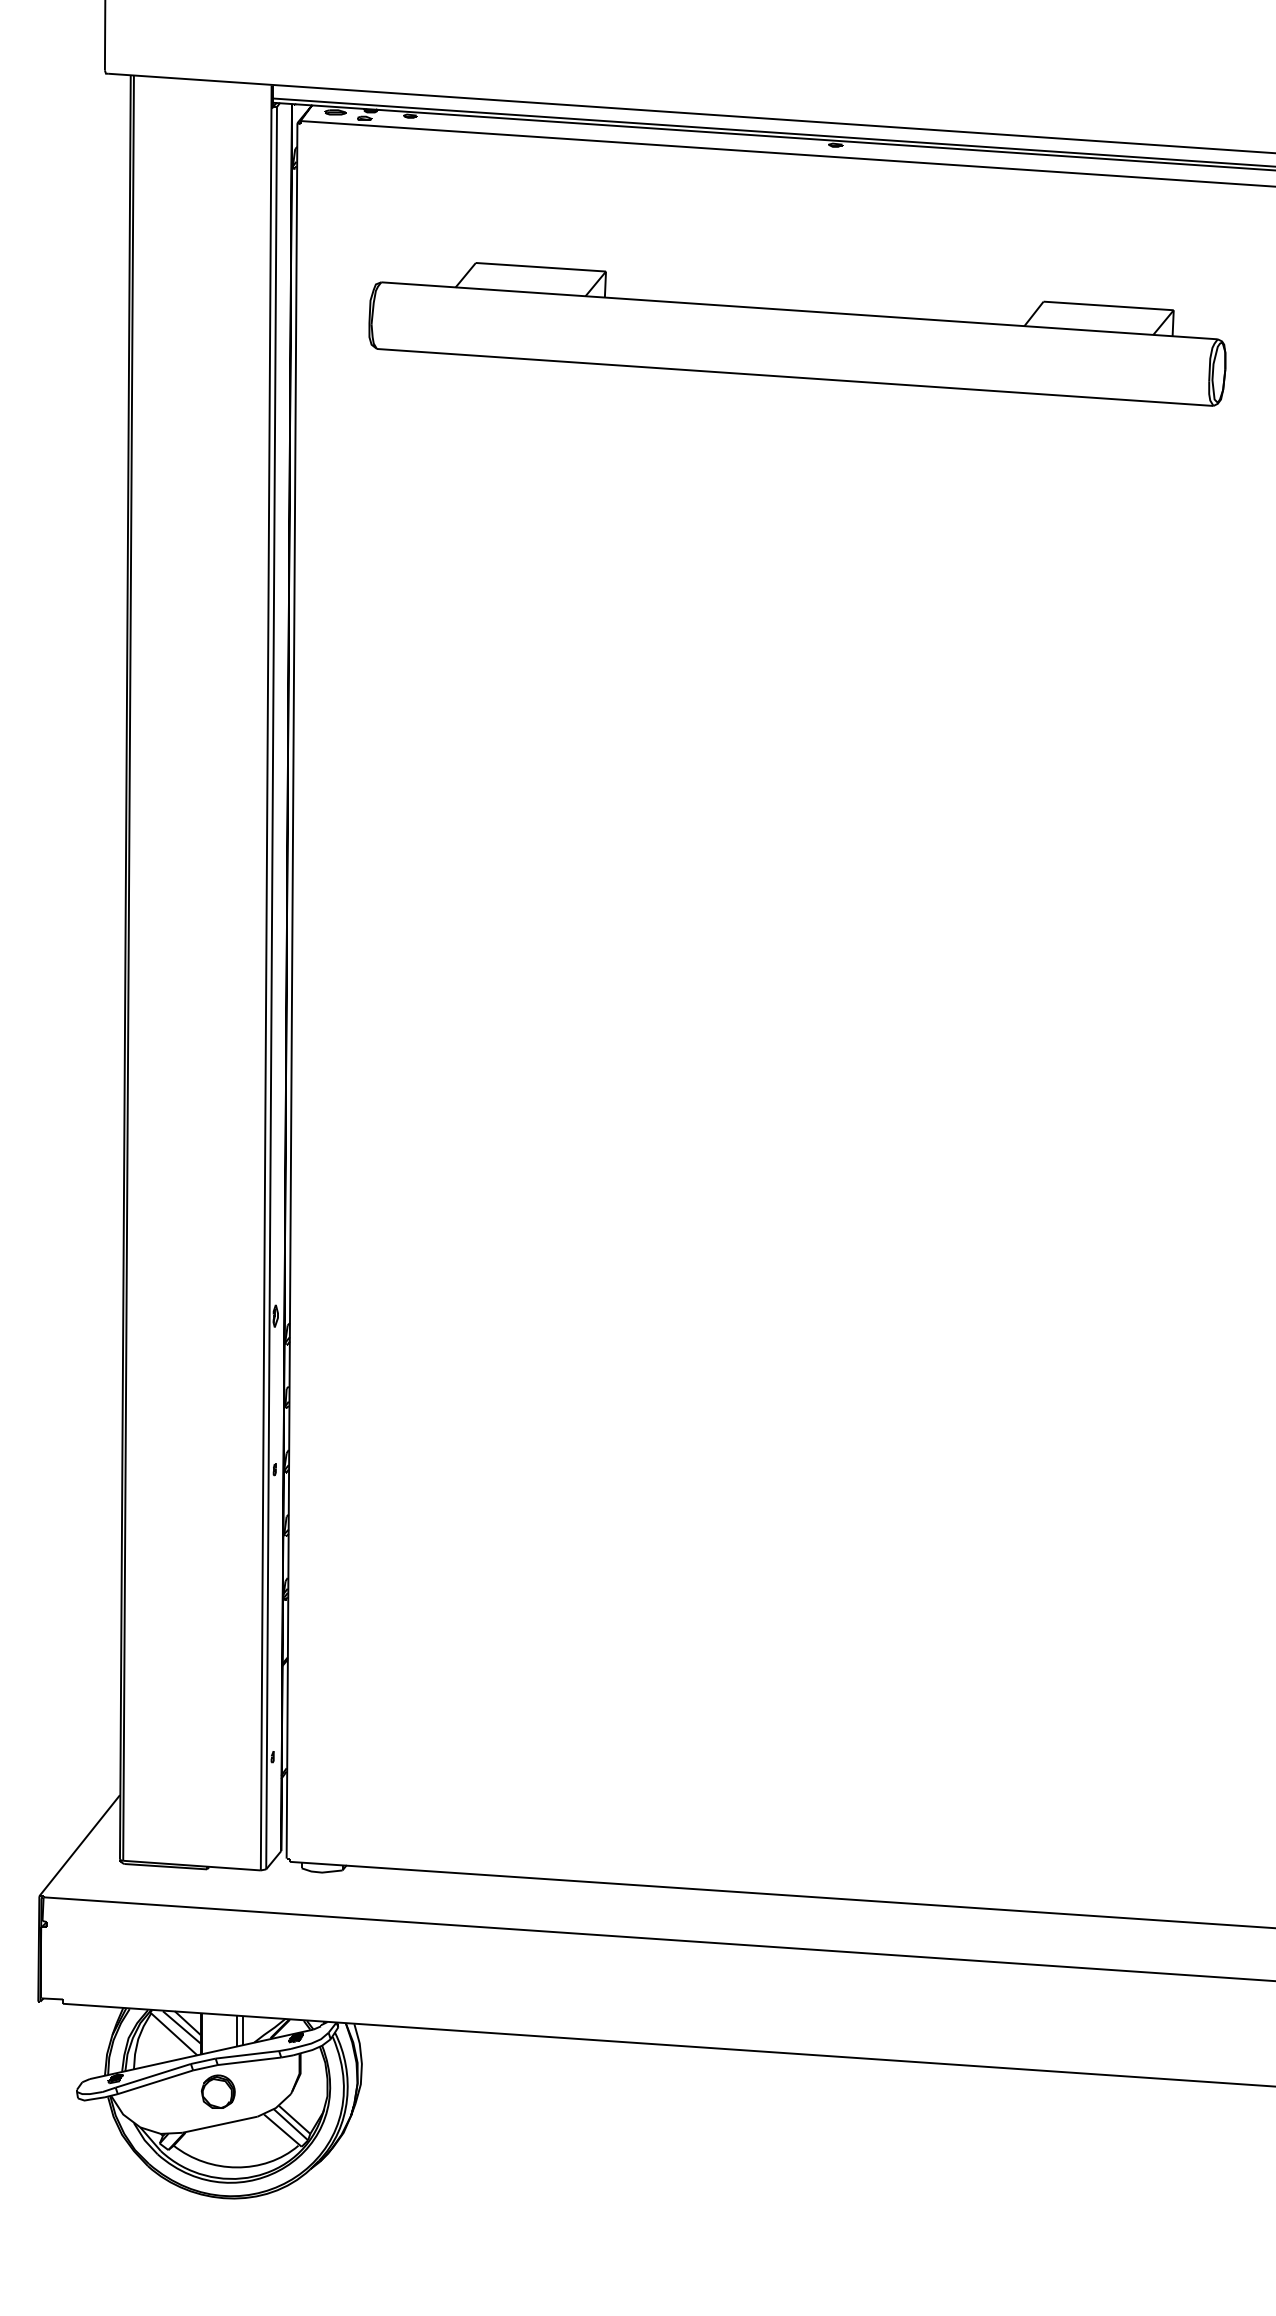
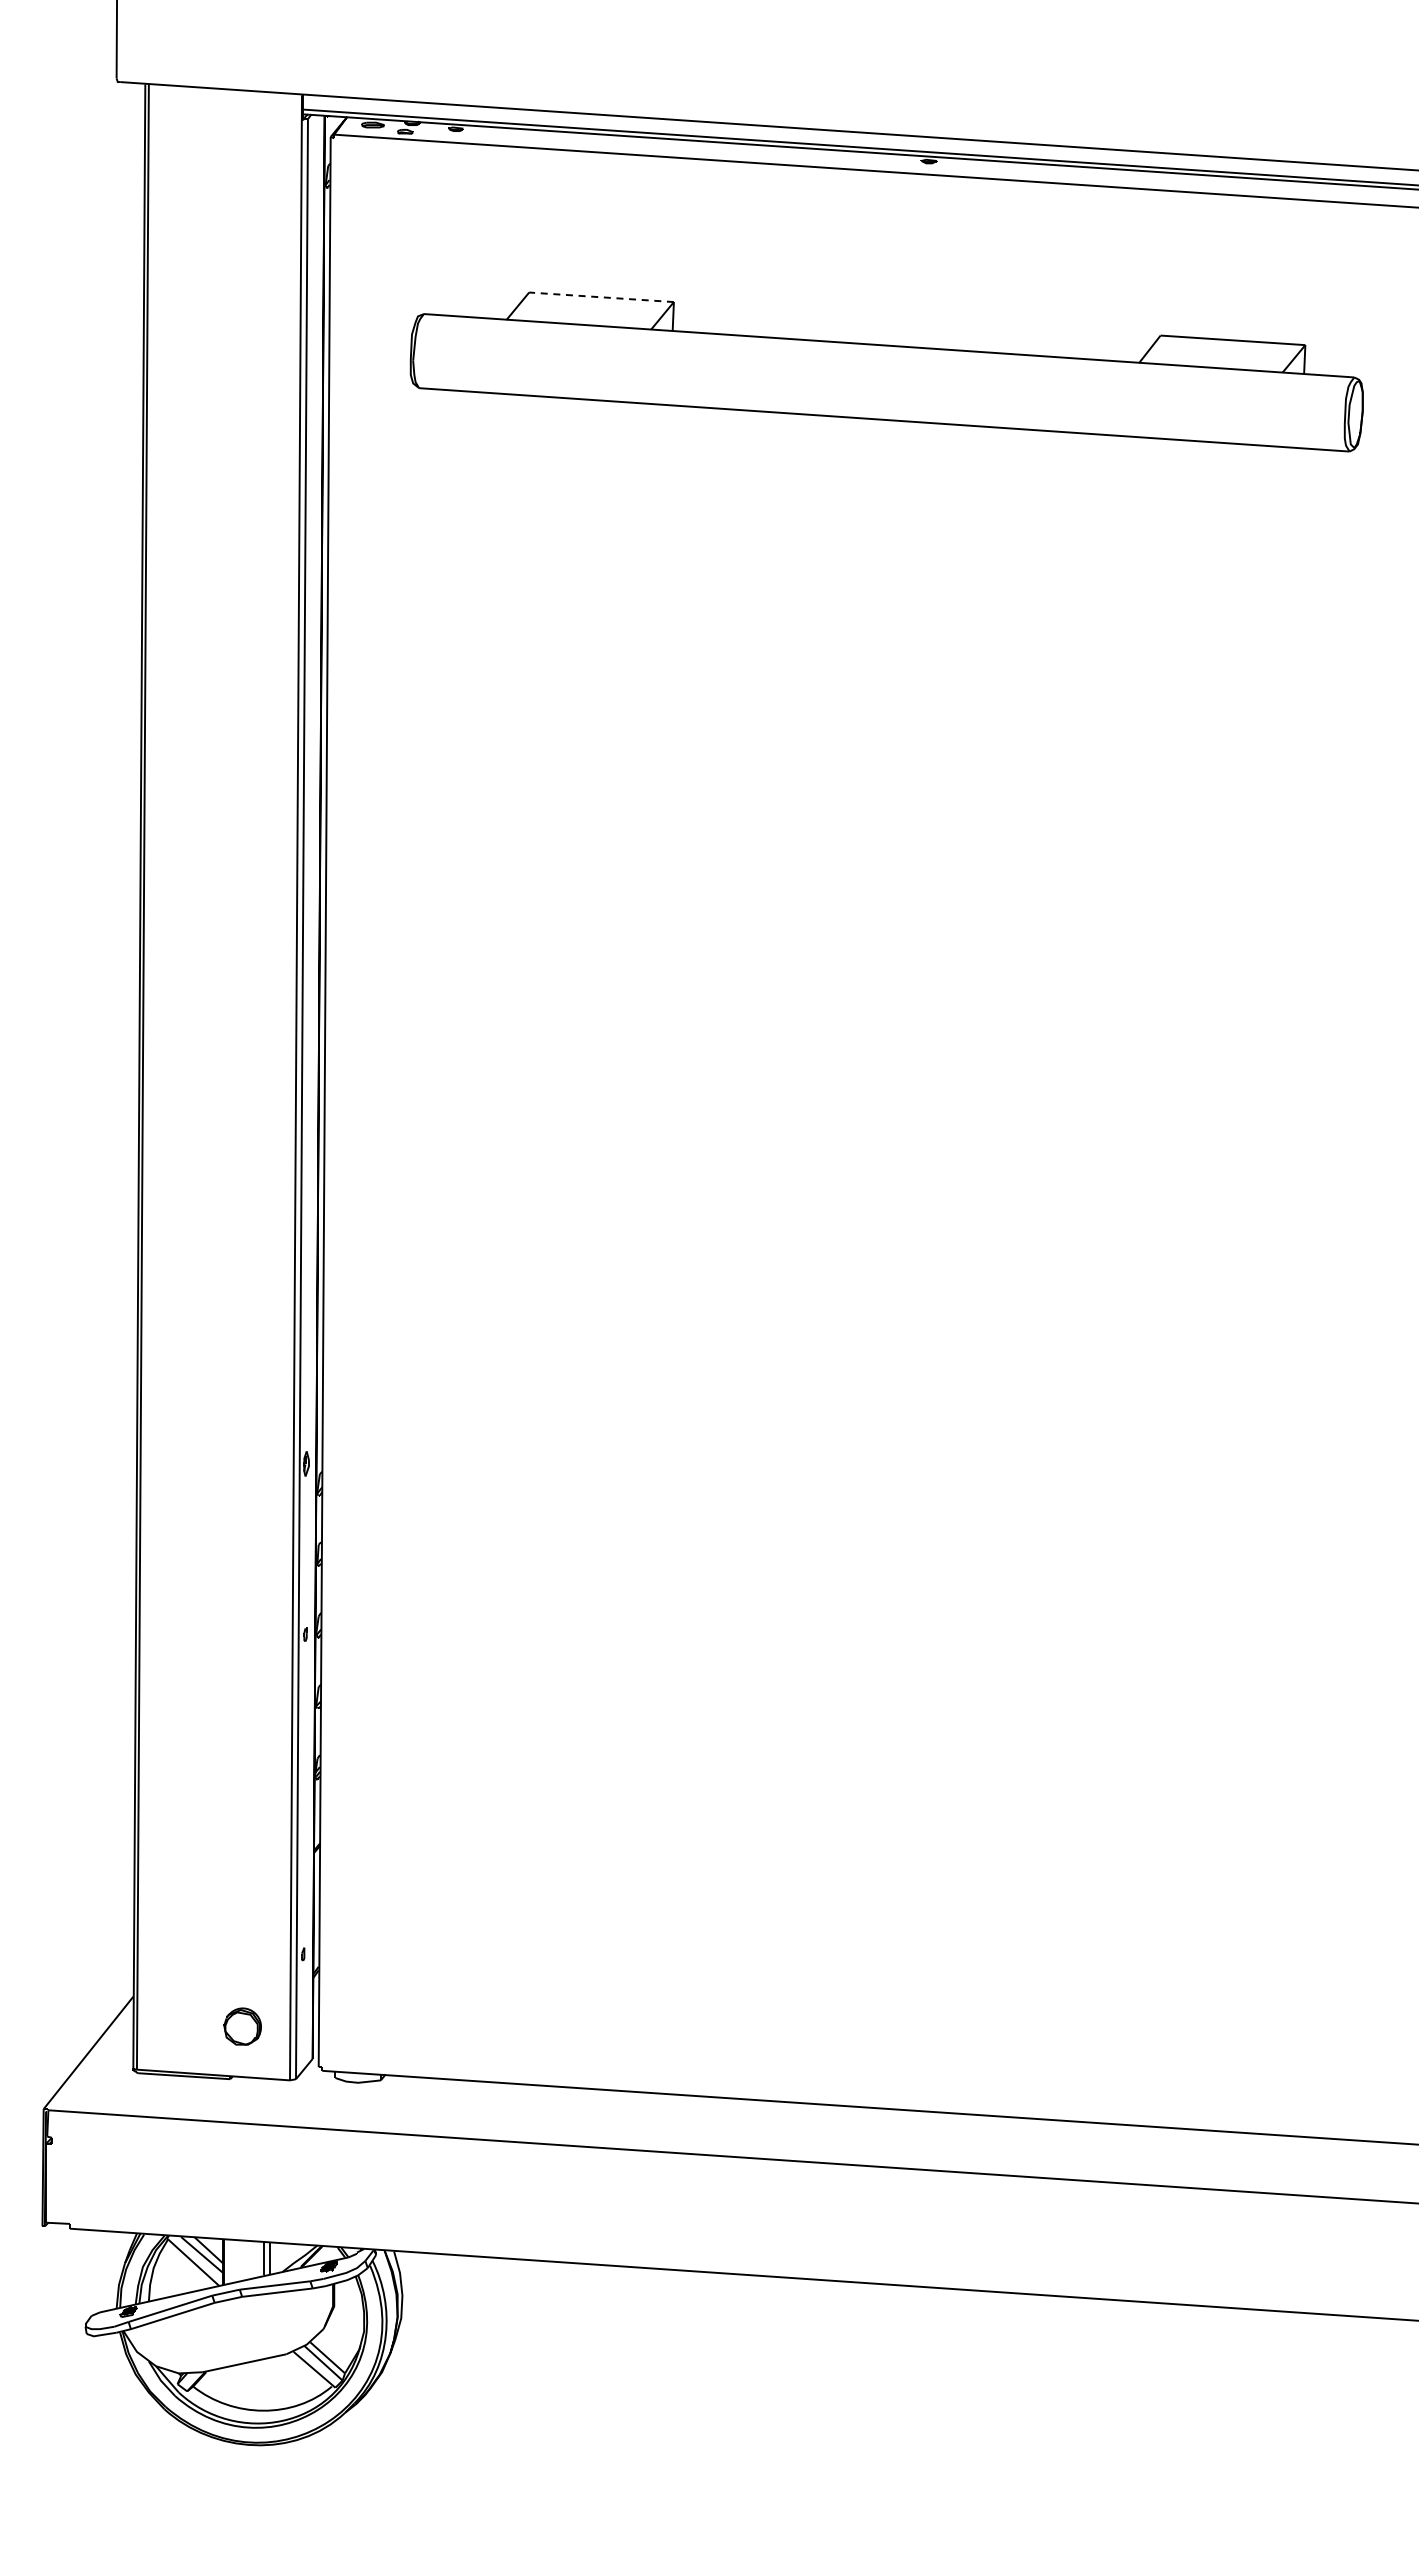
line: (540, 267) -> (601, 297), solid -> dashed
part: (218, 2091) -> (242, 2026), moved

